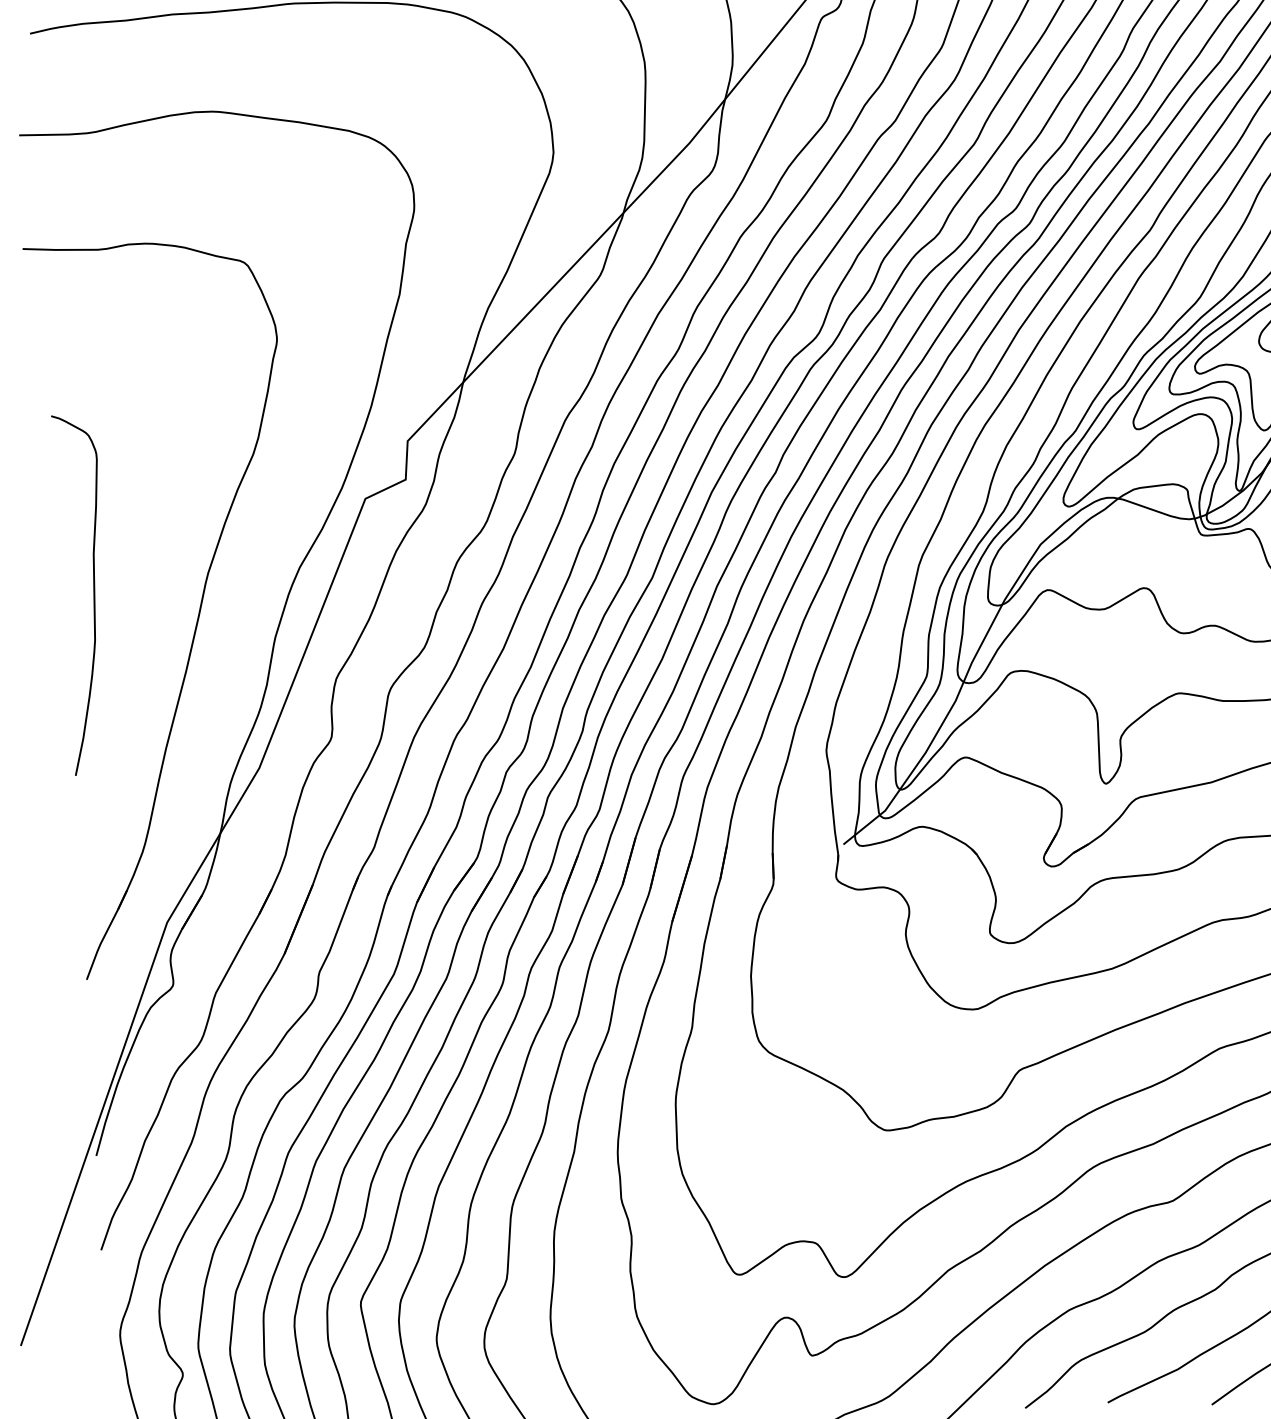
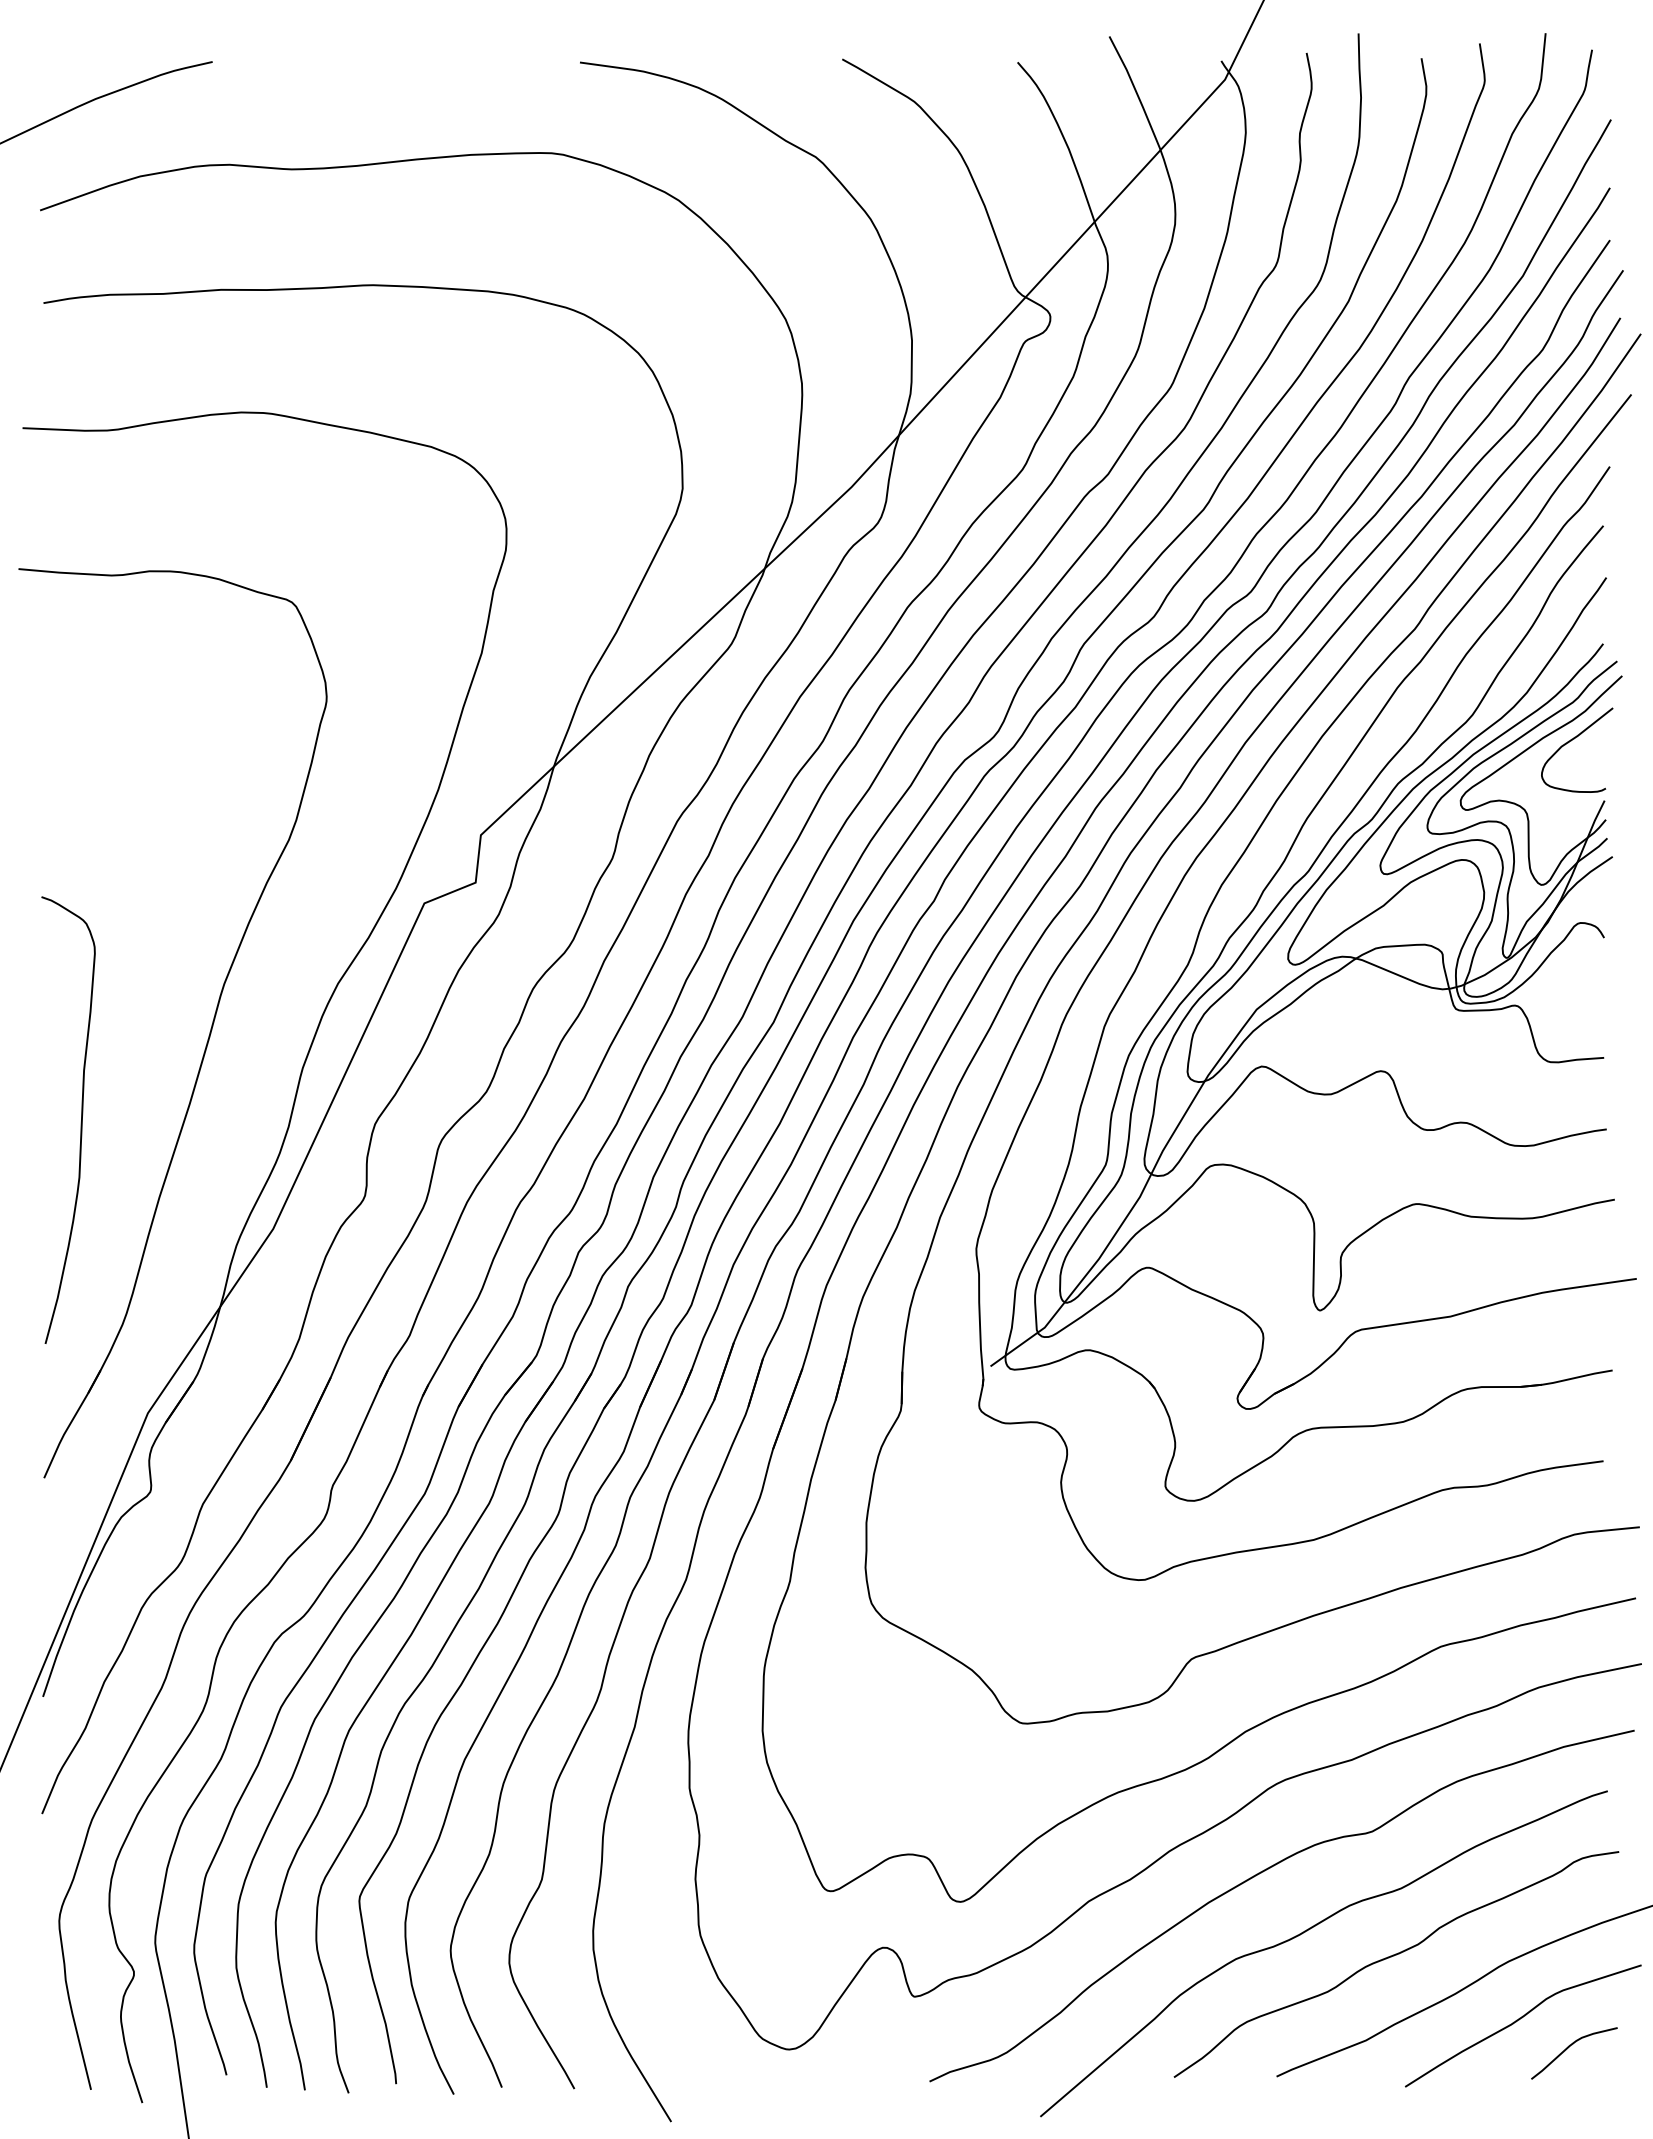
curve: (93, 595) -> (80, 1122), moved

